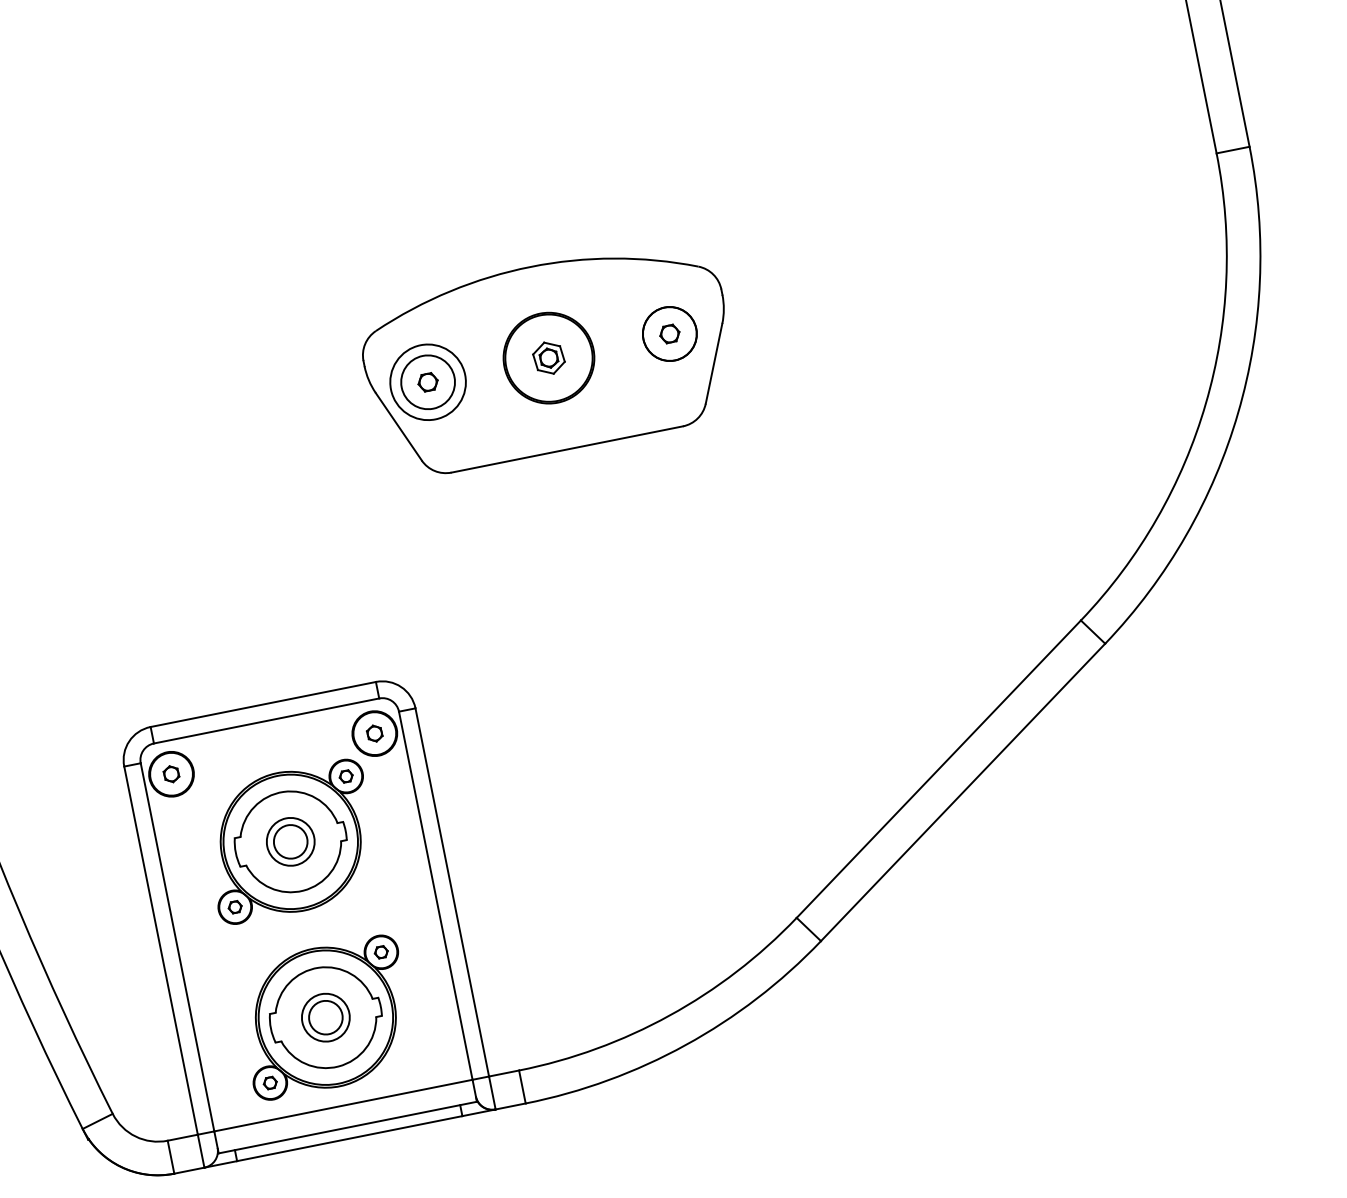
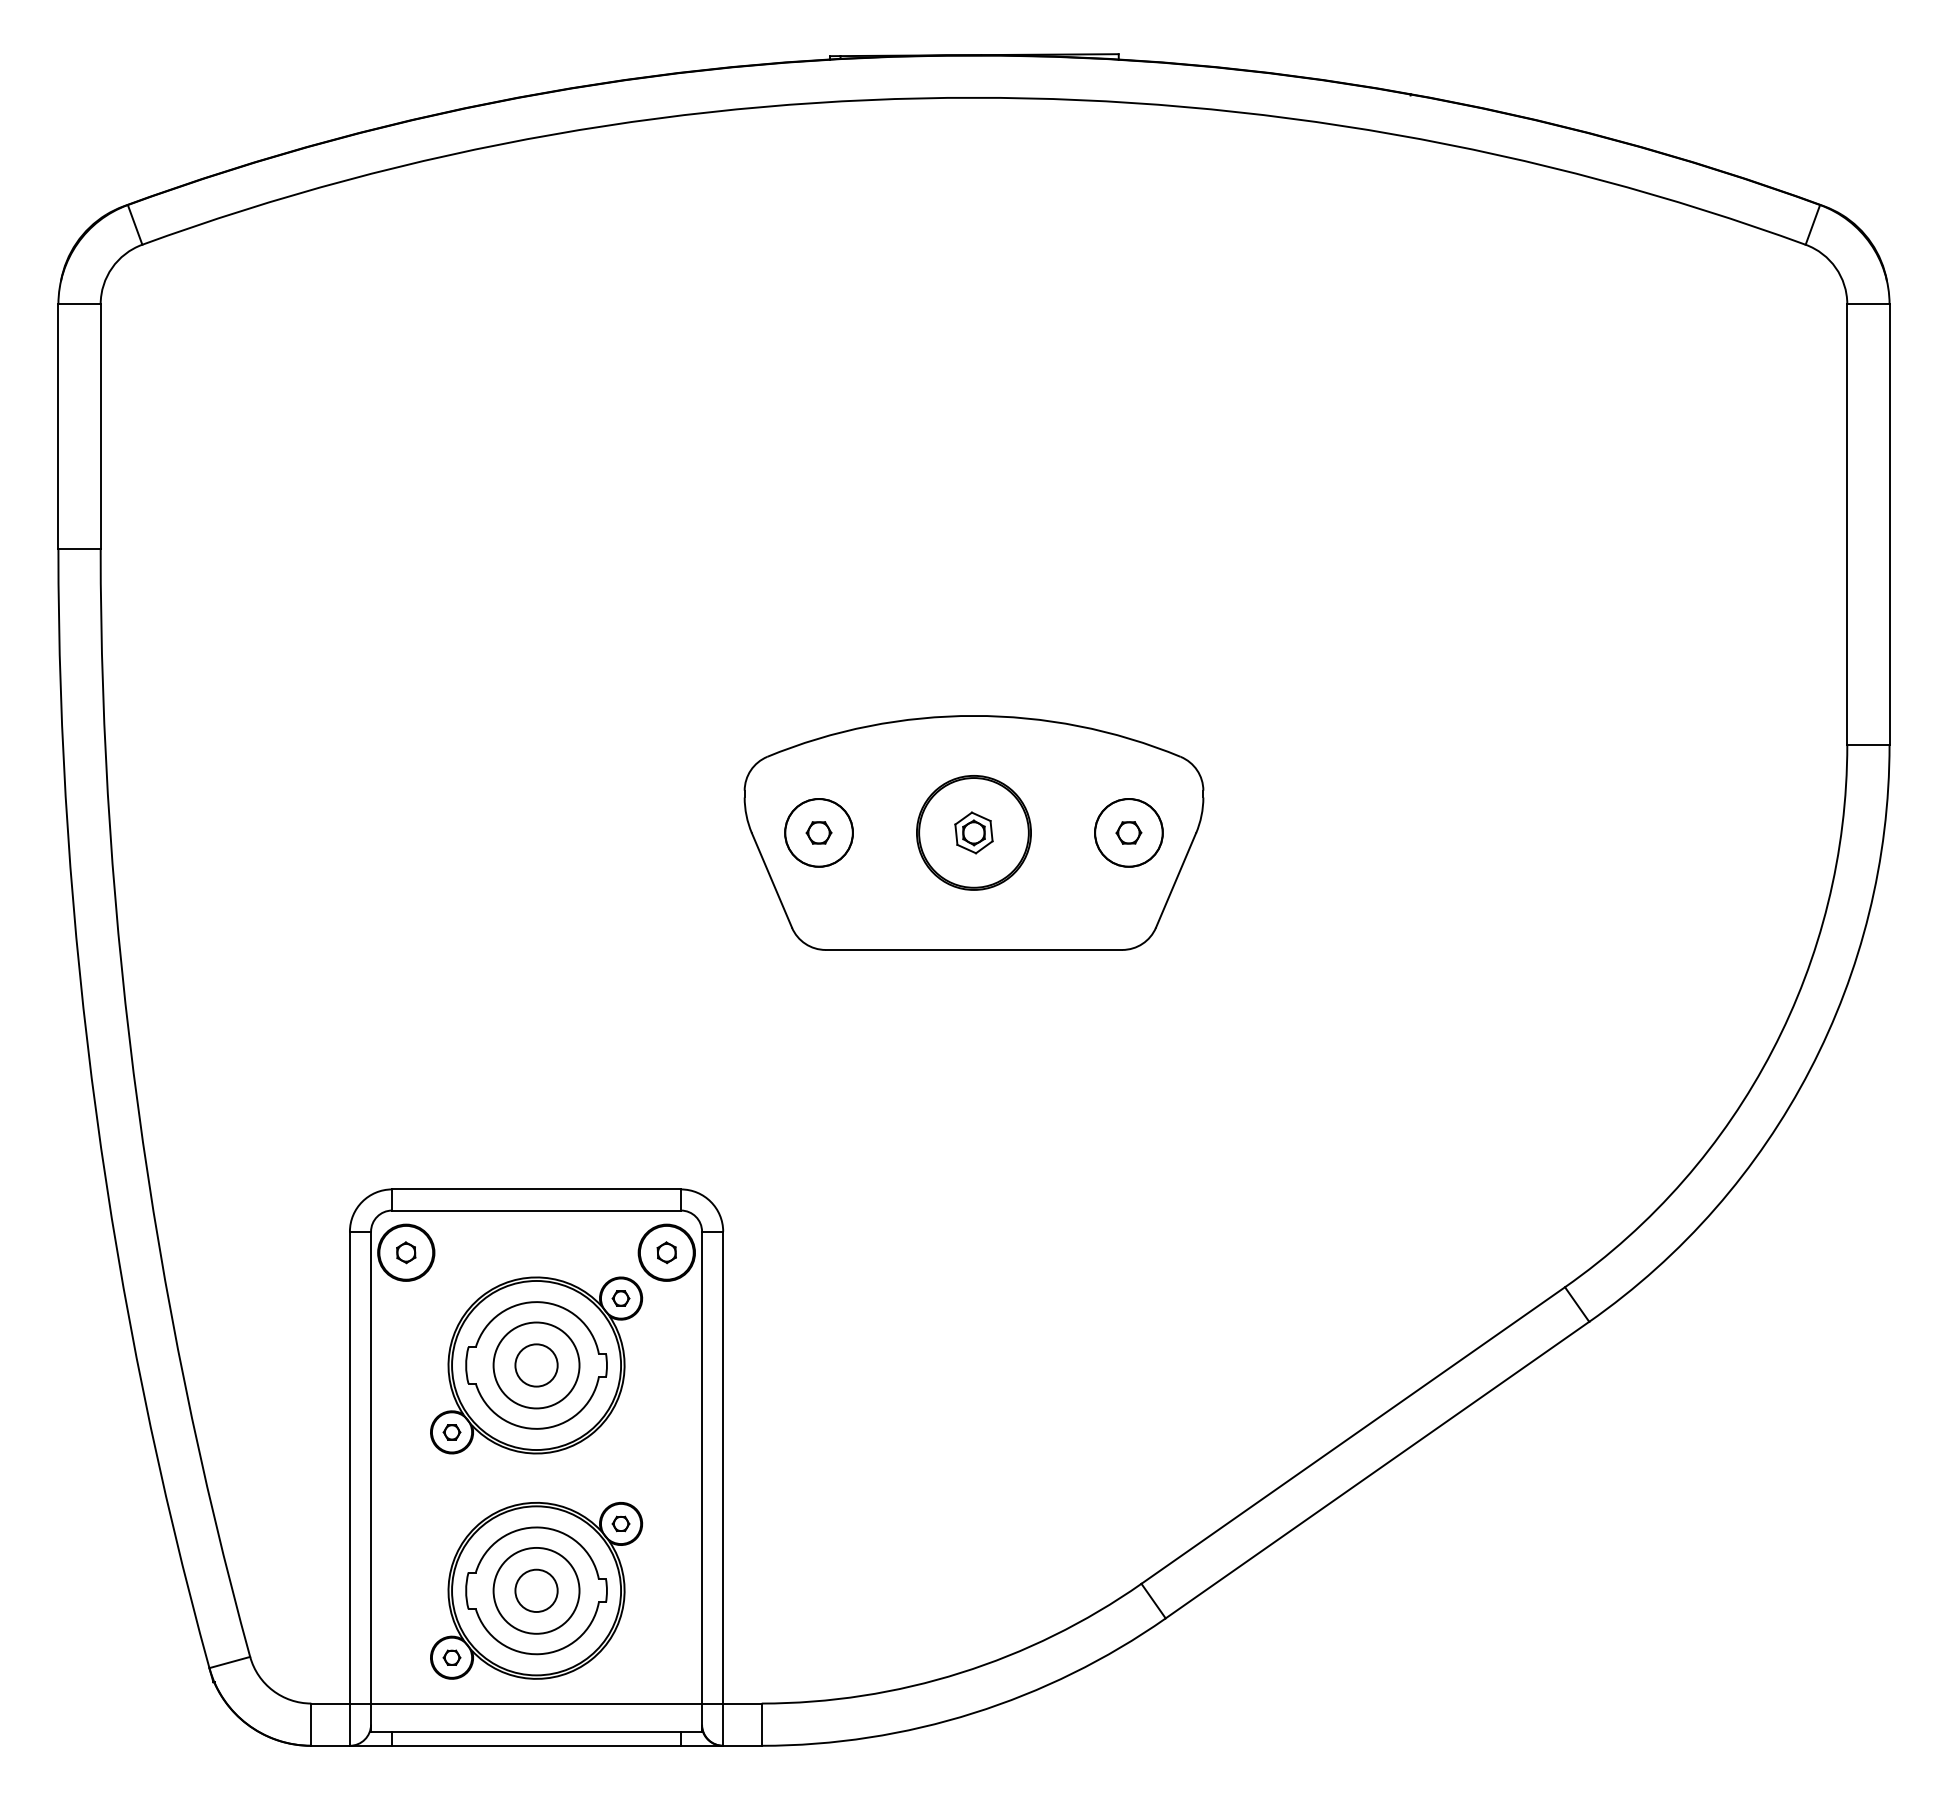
circle: (428, 381) -> (819, 832), size x0.71
circle: (290, 841) -> (536, 1365), size x1.43
circle: (325, 1017) -> (536, 1590), size x1.43

